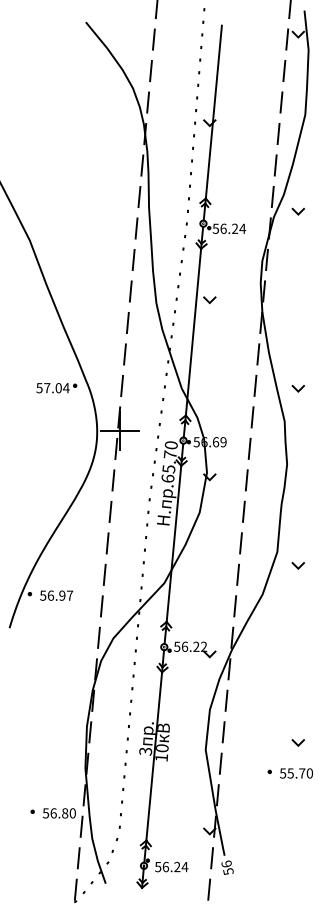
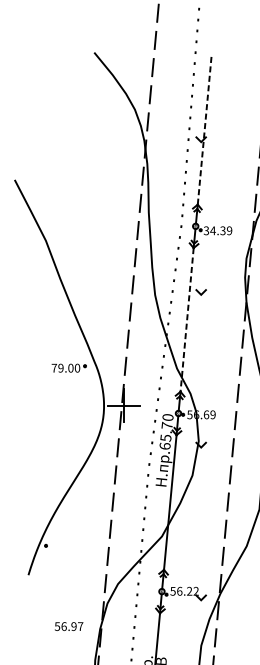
line: (213, 111) -> (204, 129), solid -> dashed
text: (229, 228) -> (218, 230), 56.24 -> 34.39
line: (193, 332) -> (187, 320), solid -> dashed
text: (52, 388) -> (65, 368), 57.04 -> 79.00
text: (56, 595) -> (68, 626), moved

